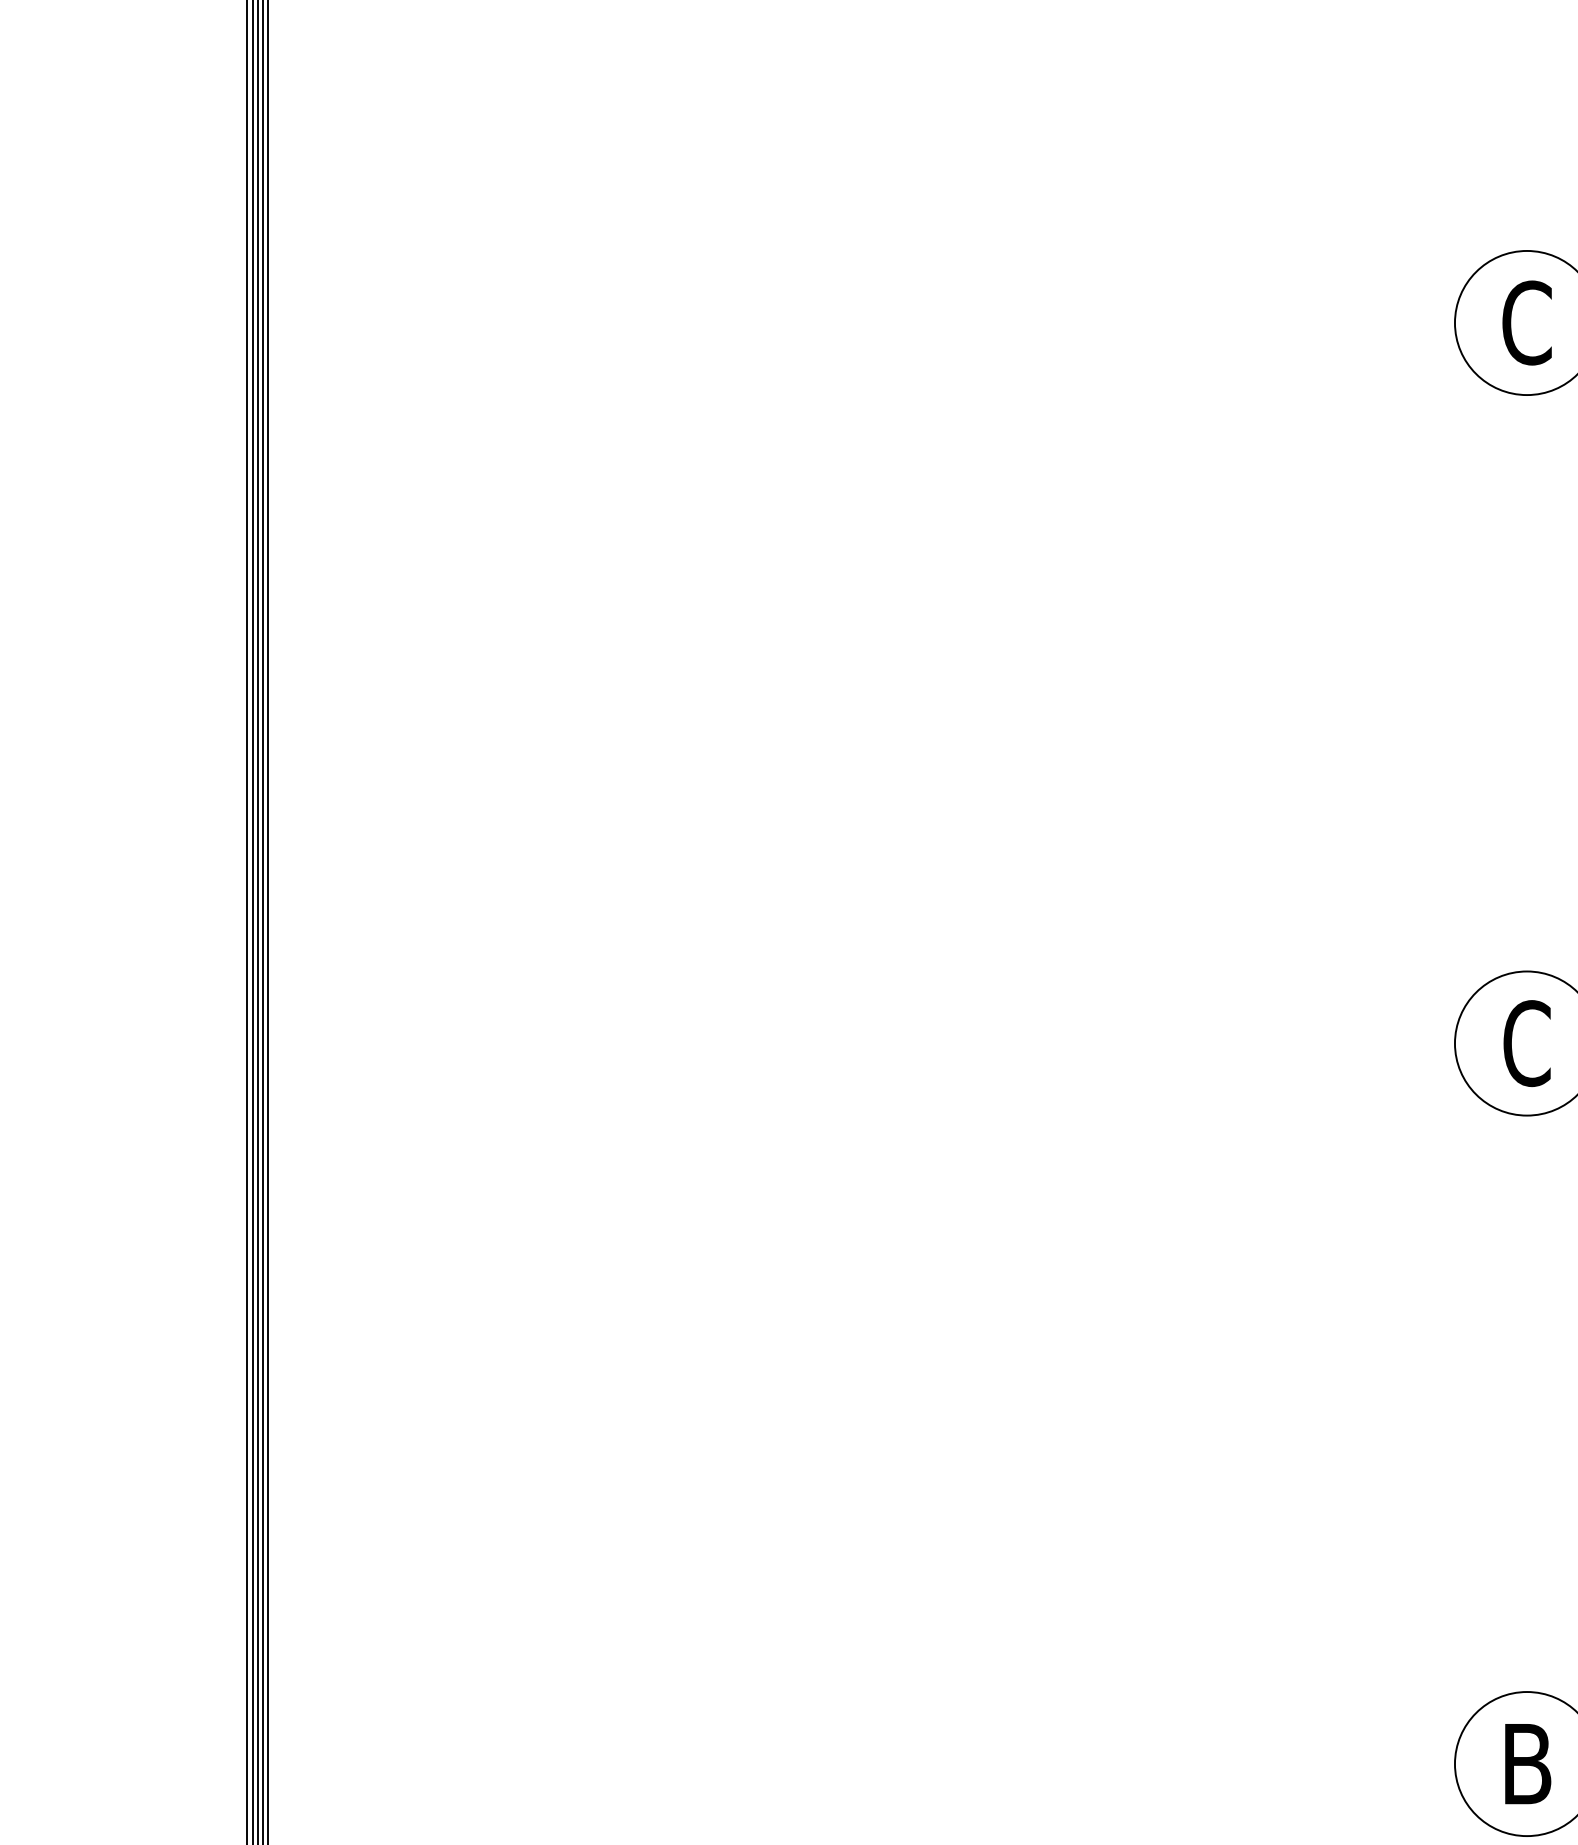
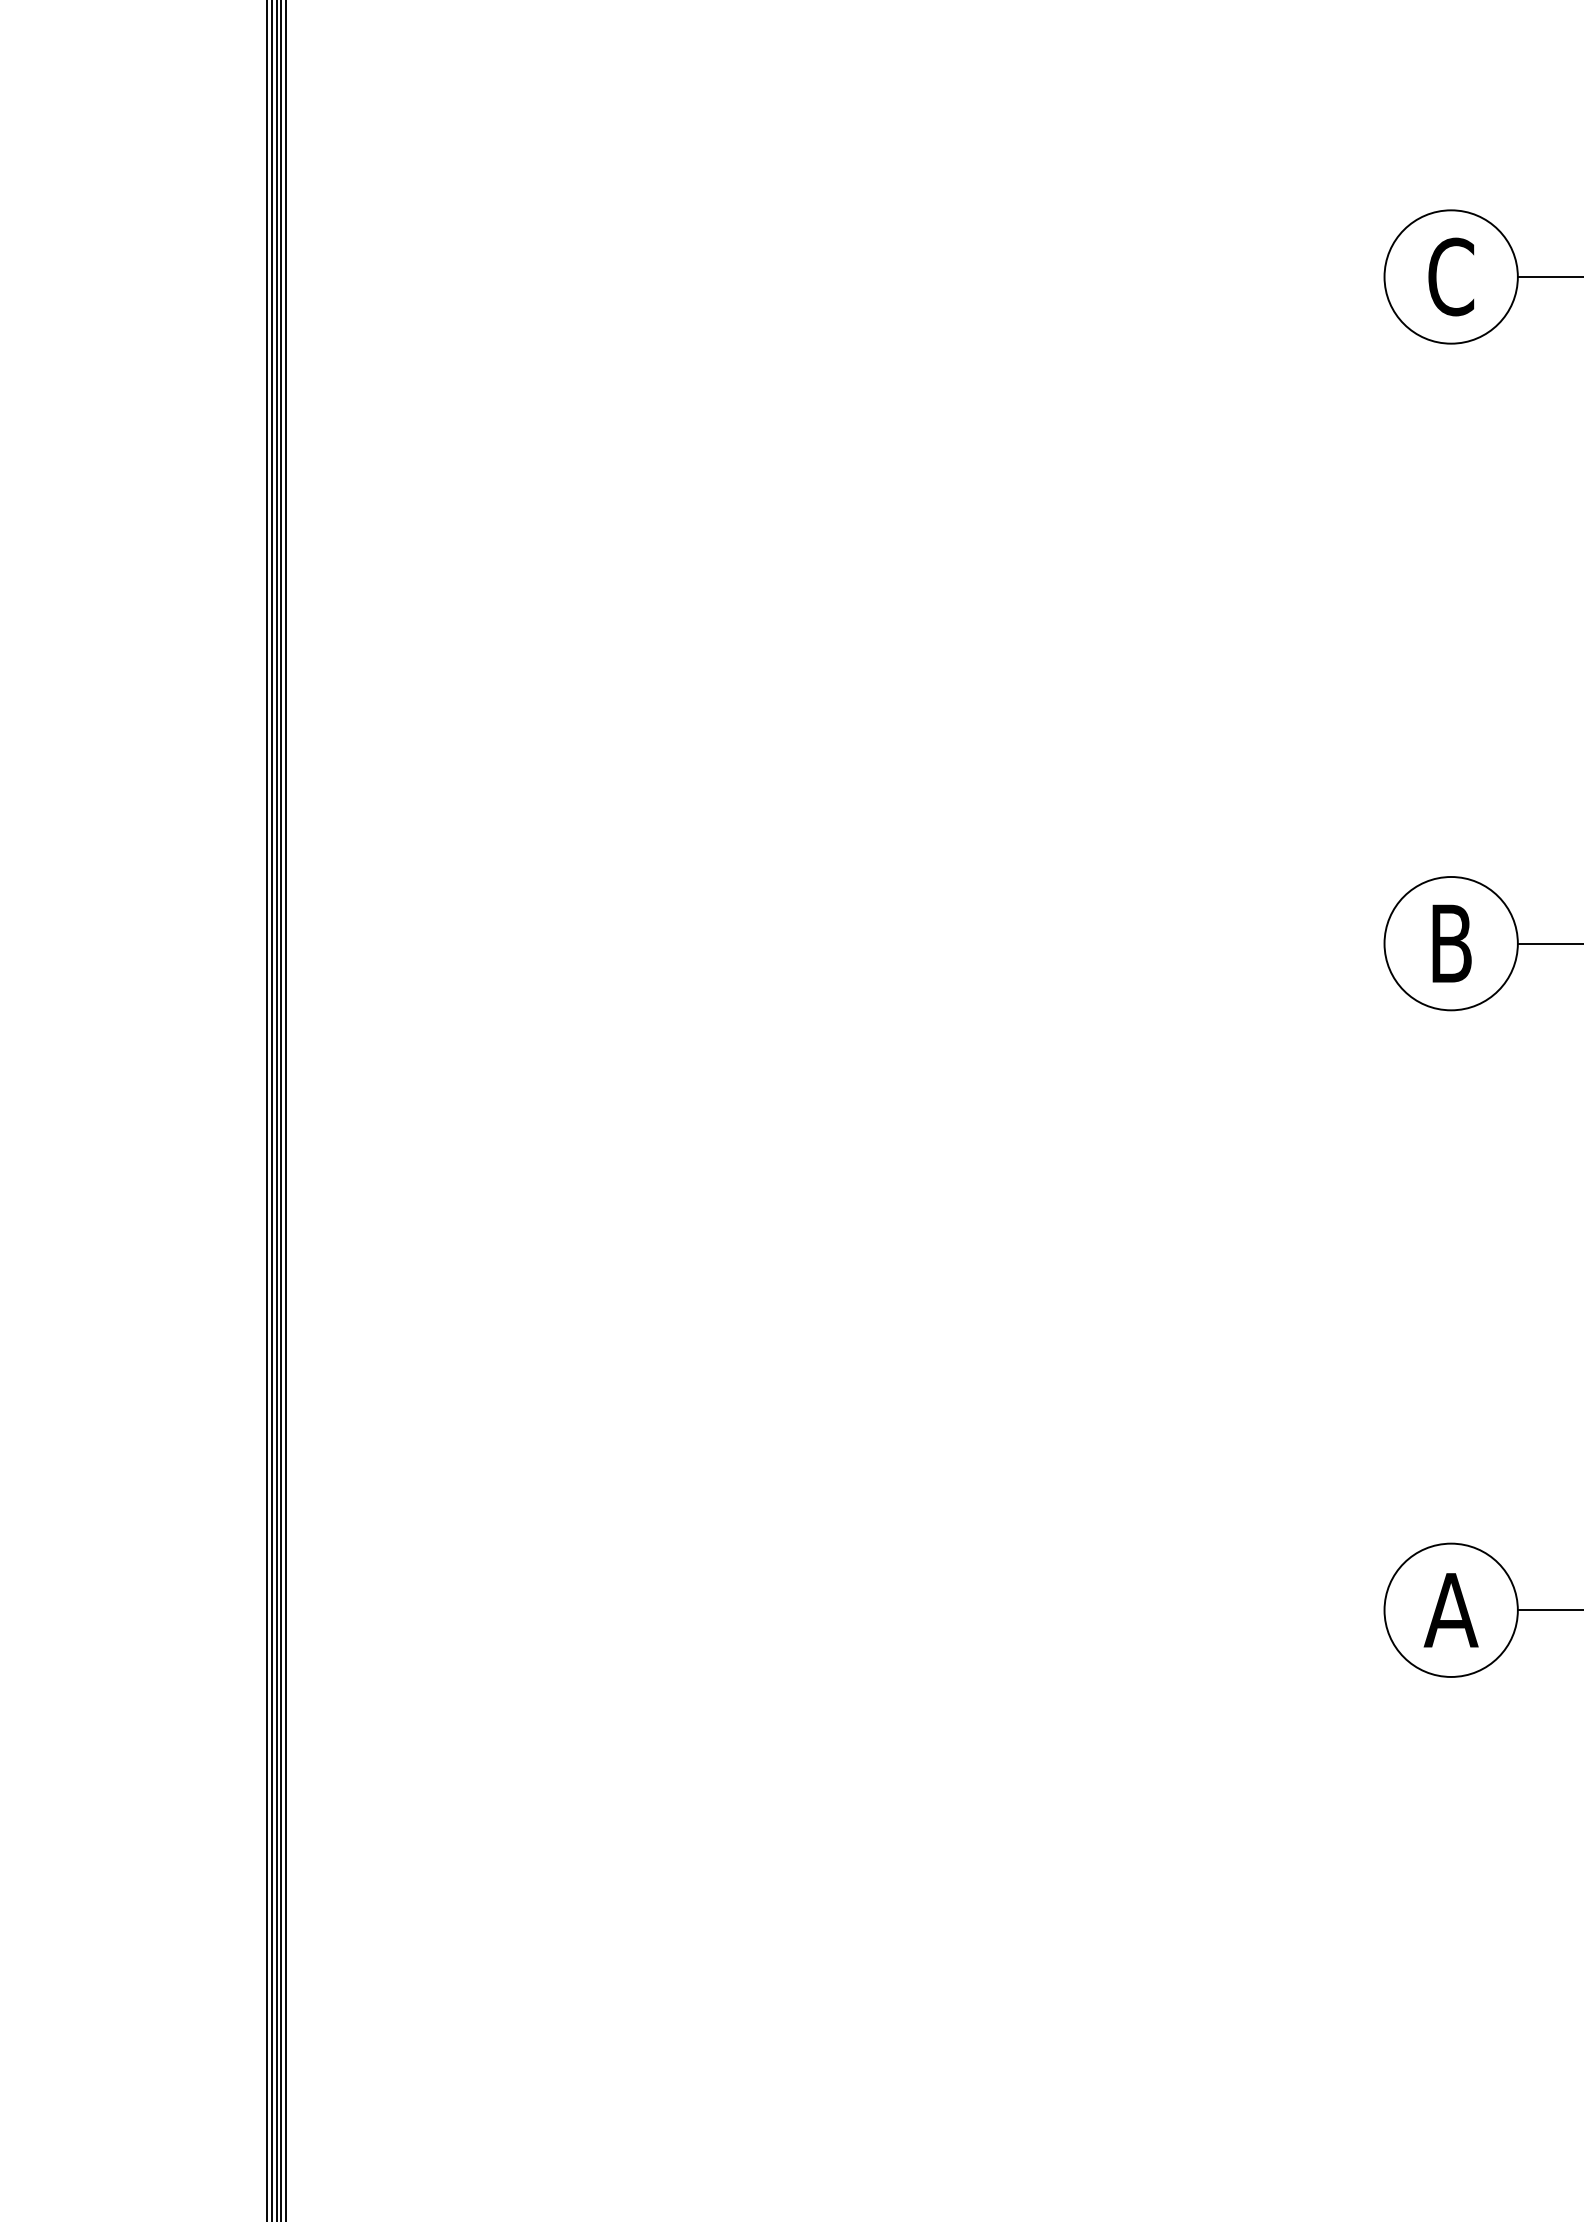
text: (1526, 1043) -> (1450, 943), C -> B
text: (1526, 1764) -> (1450, 1610), B -> A

